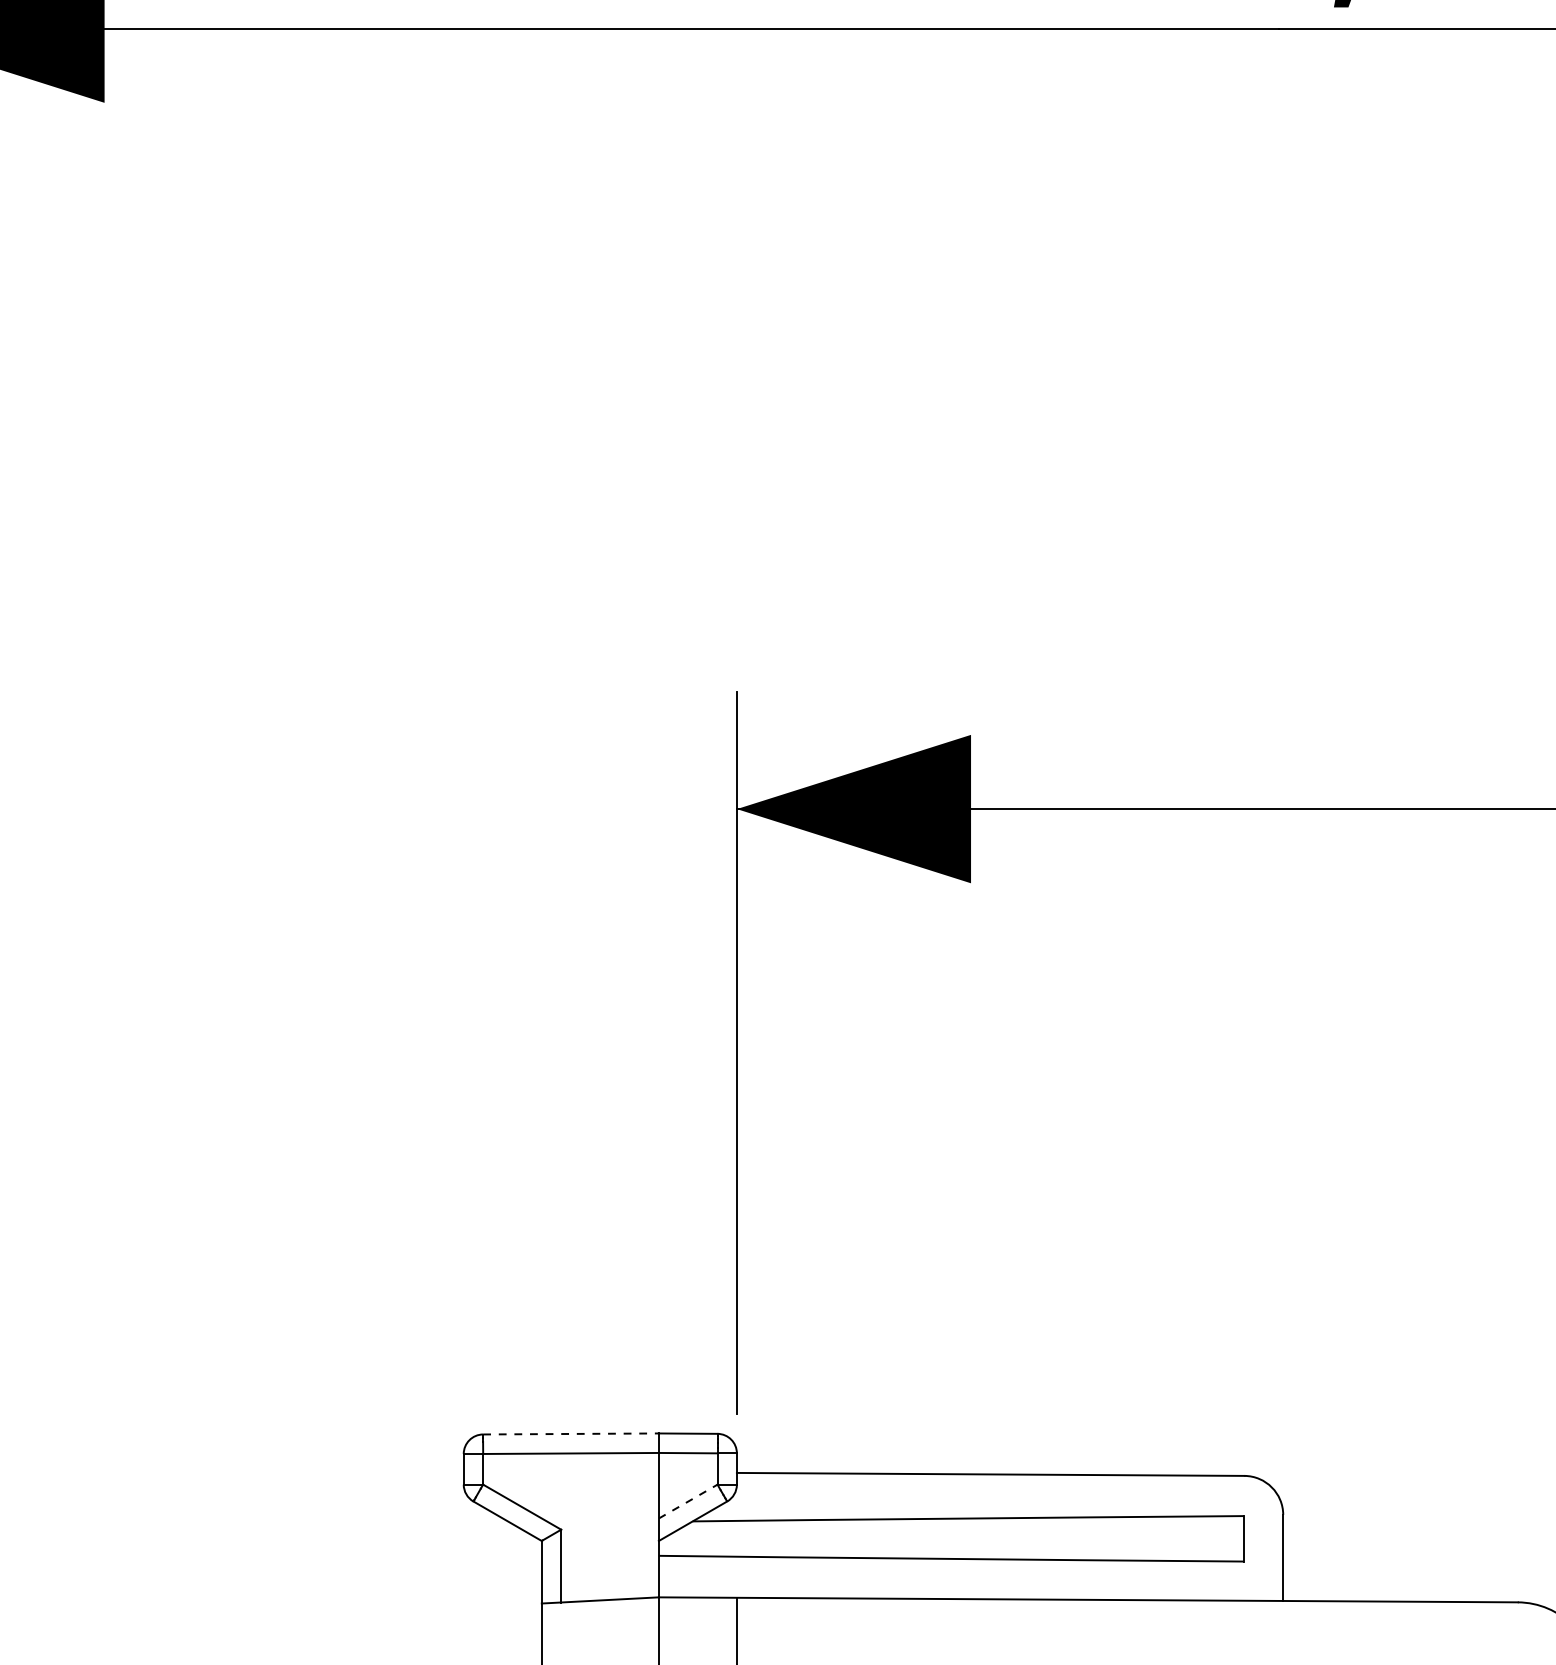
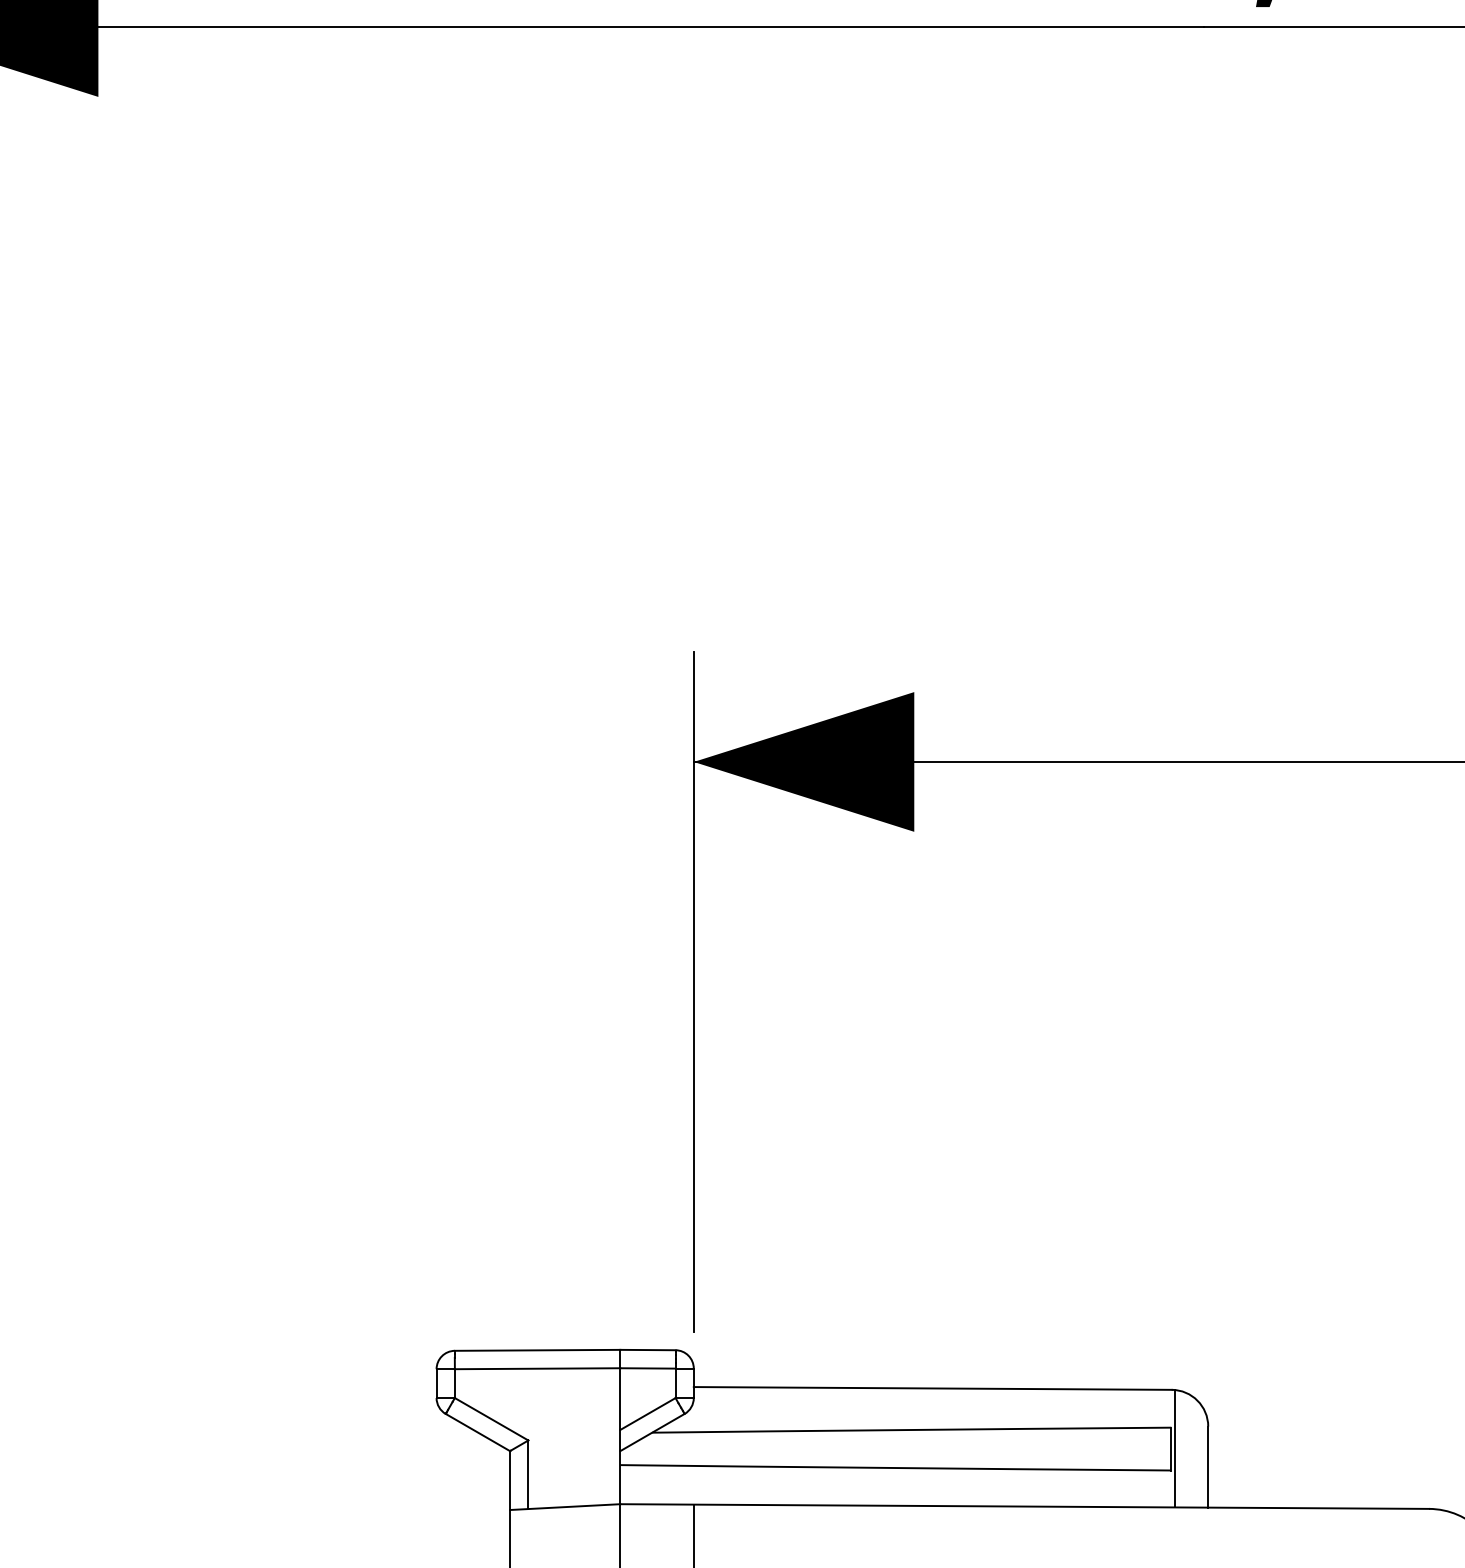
line: (570, 1434) -> (537, 1350), dashed -> solid
line: (687, 1502) -> (647, 1414), dashed -> solid
line: (1248, 1538) -> (1175, 1448), added

